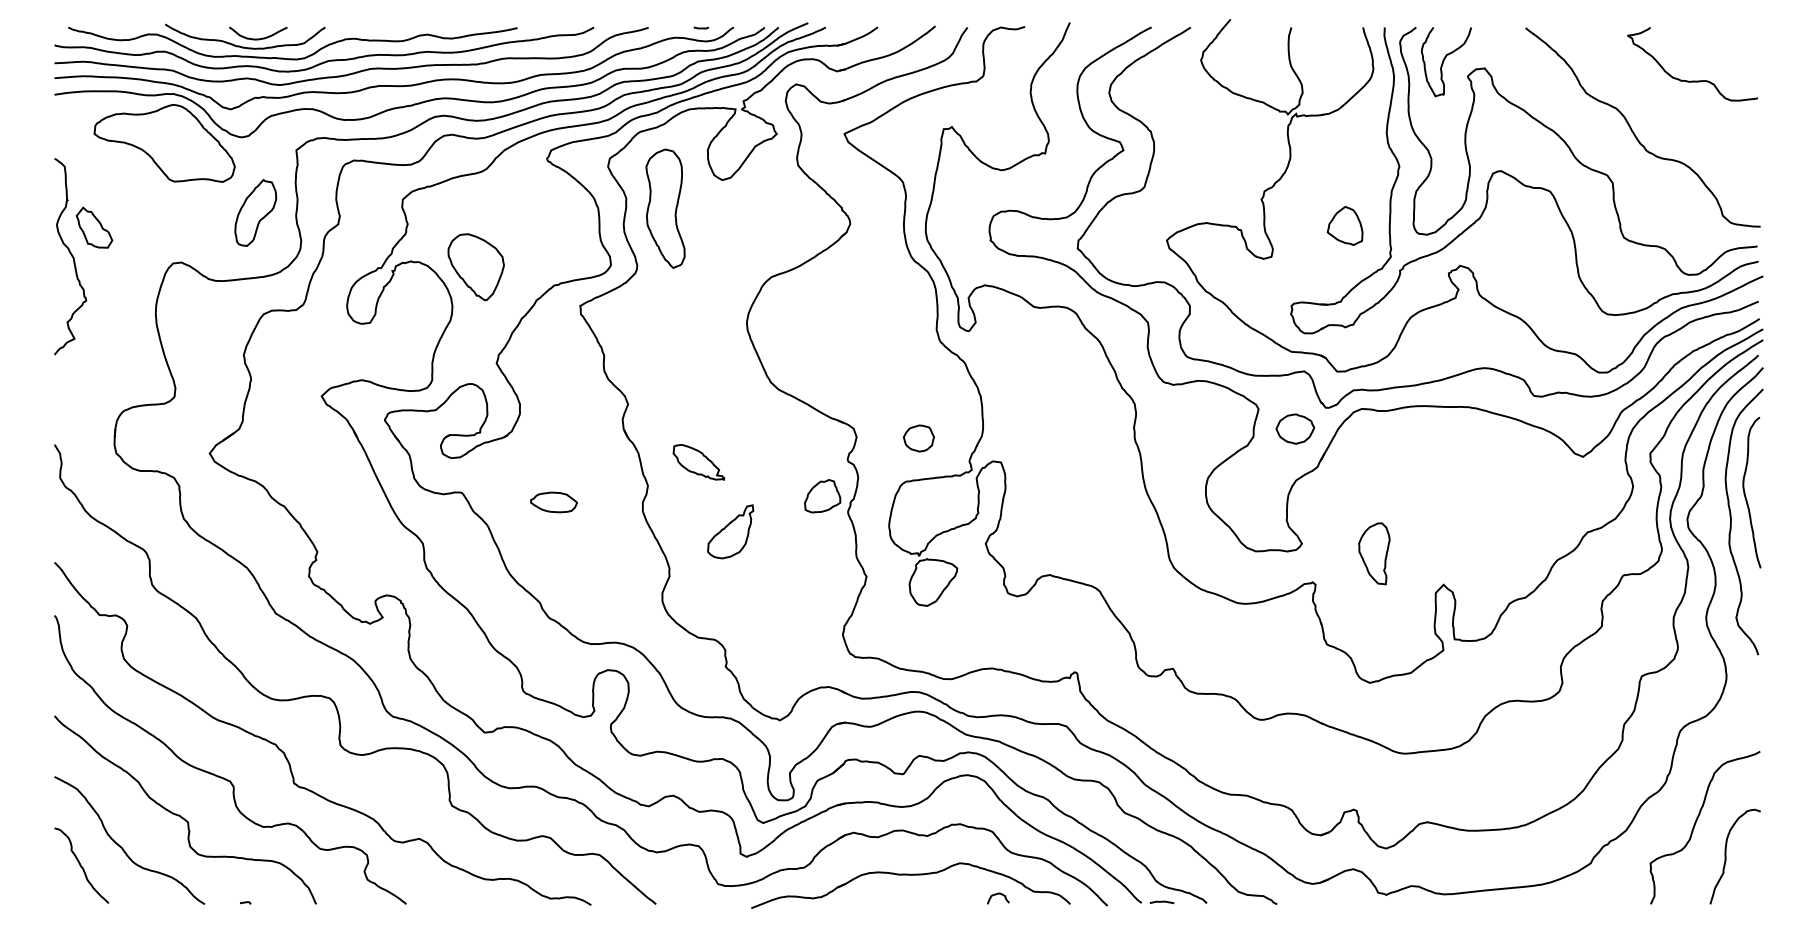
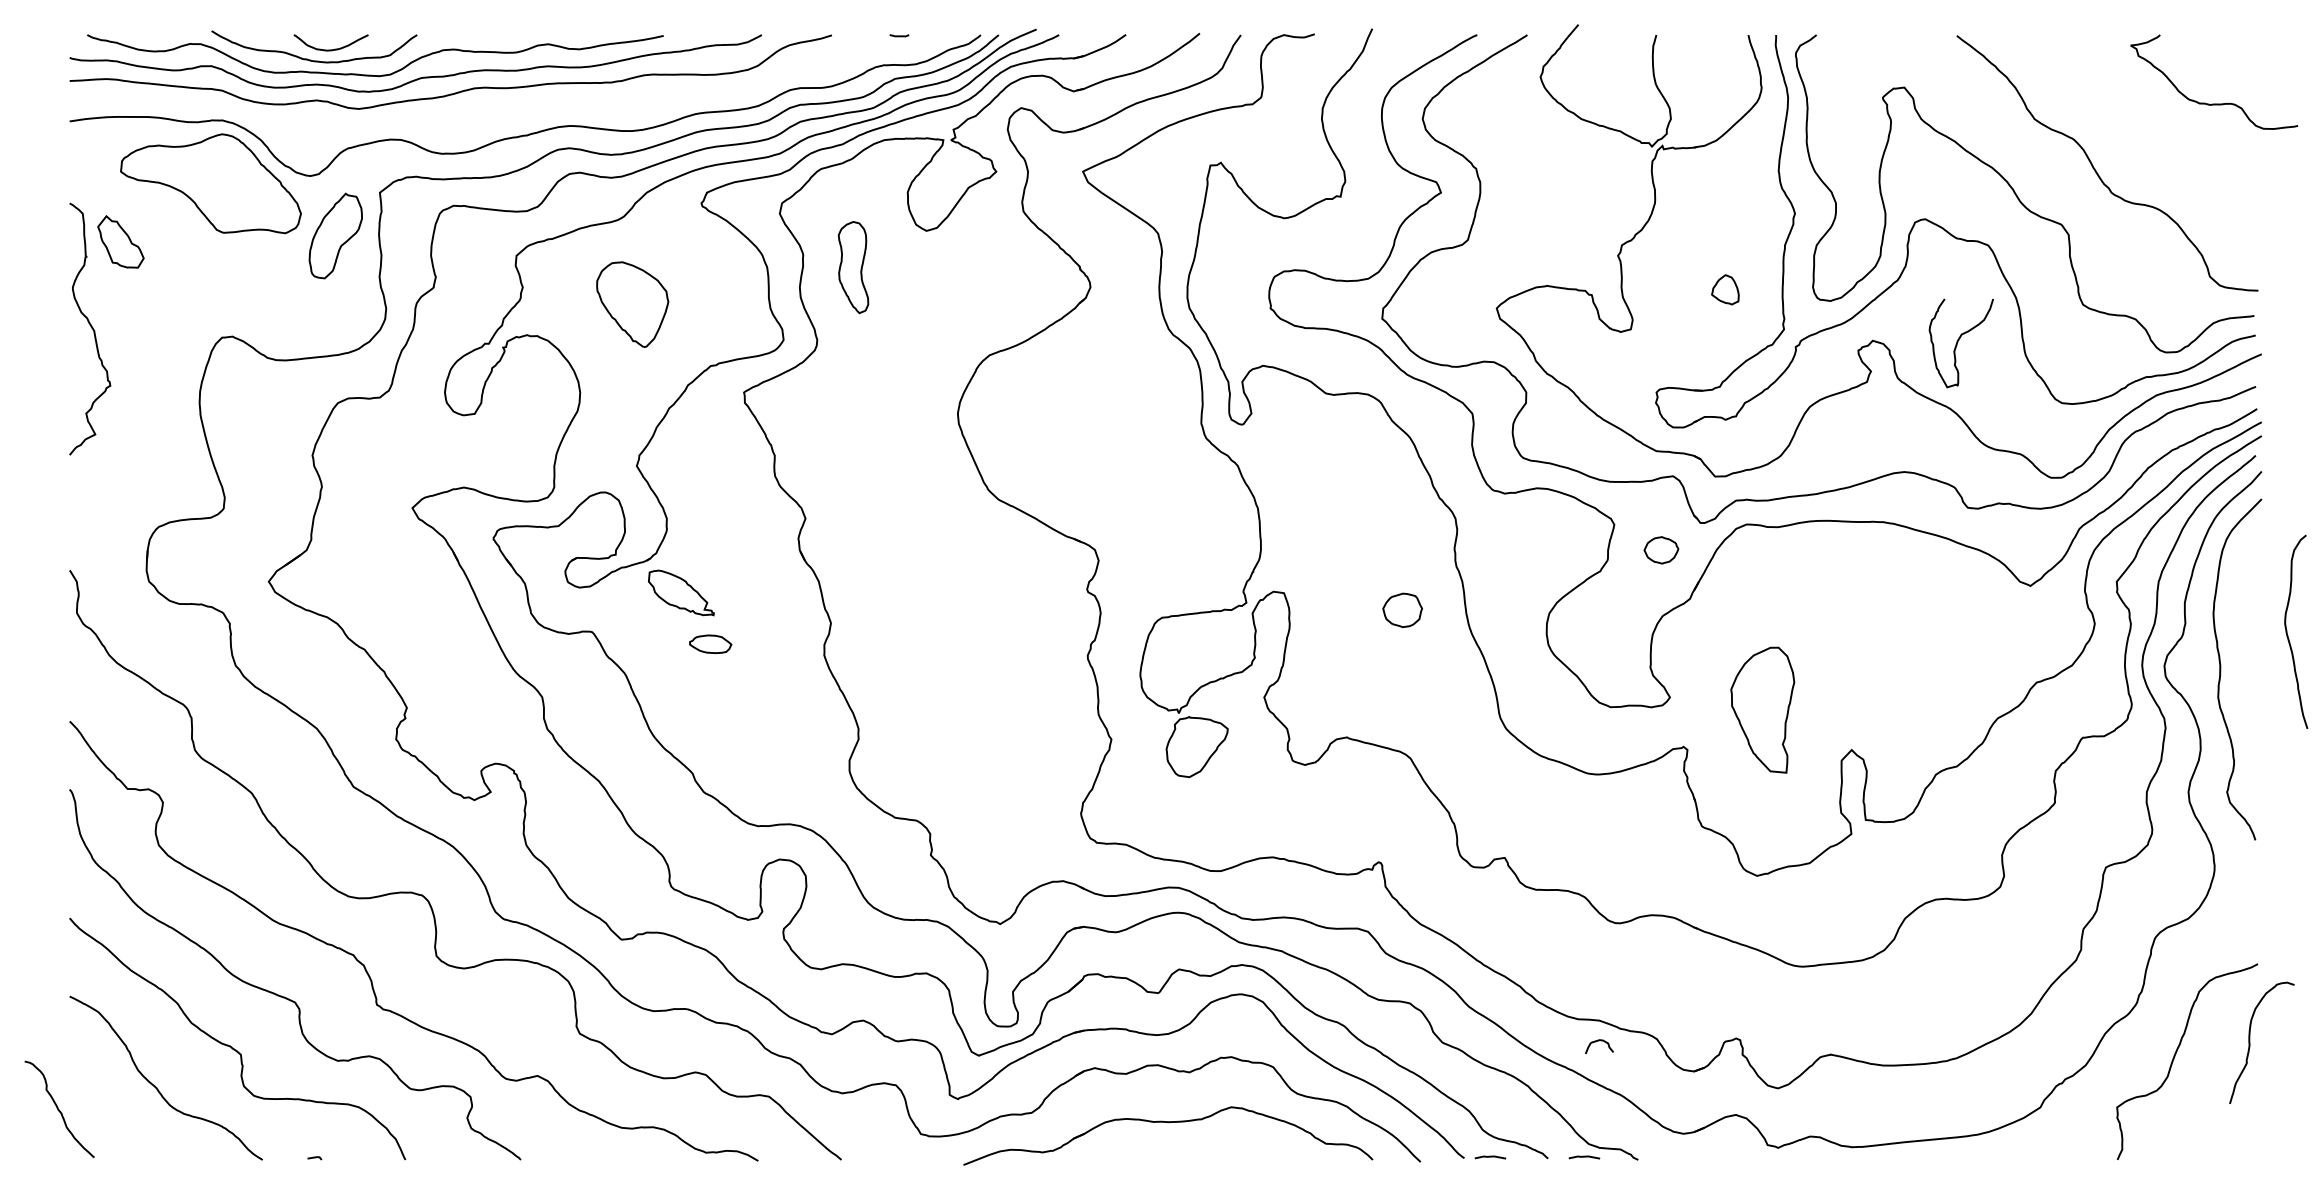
curve: (1444, 61) -> (1958, 342), moved
curve: (1692, 80) -> (2214, 103), moved
curve: (394, 85) -> (505, 109), removed
part: (665, 208) -> (853, 267), size x0.6
part: (255, 212) -> (335, 235), moved
part: (1345, 225) -> (1725, 289), size x0.6
part: (94, 227) -> (120, 241), moved
part: (476, 267) -> (632, 304), moved
part: (1295, 429) -> (1661, 550), size x0.7
part: (918, 437) -> (1402, 609), moved
part: (699, 461) -> (681, 592), moved
curve: (1745, 495) -> (2288, 635), moved
part: (822, 496) -> (1054, 636), removed
part: (554, 501) -> (710, 643), size x0.7
part: (730, 532) -> (936, 682), removed
part: (1374, 553) -> (1762, 710), size x1.6
curve: (1726, 856) -> (2250, 1042), moved
curve: (80, 864) -> (58, 1108), moved
curve: (998, 894) -> (1599, 1041), moved
line: (1235, 902) -> (1584, 1157), added

